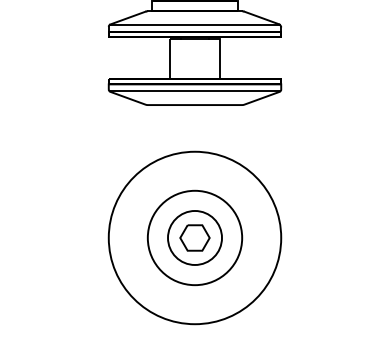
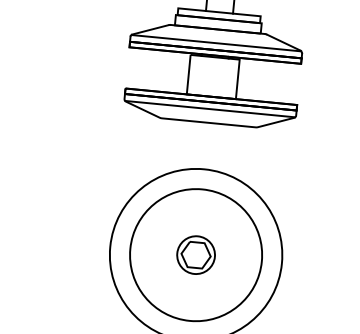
circle: (194, 237) -> (195, 254), size x1.4
circle: (195, 237) -> (196, 254), size x0.7

